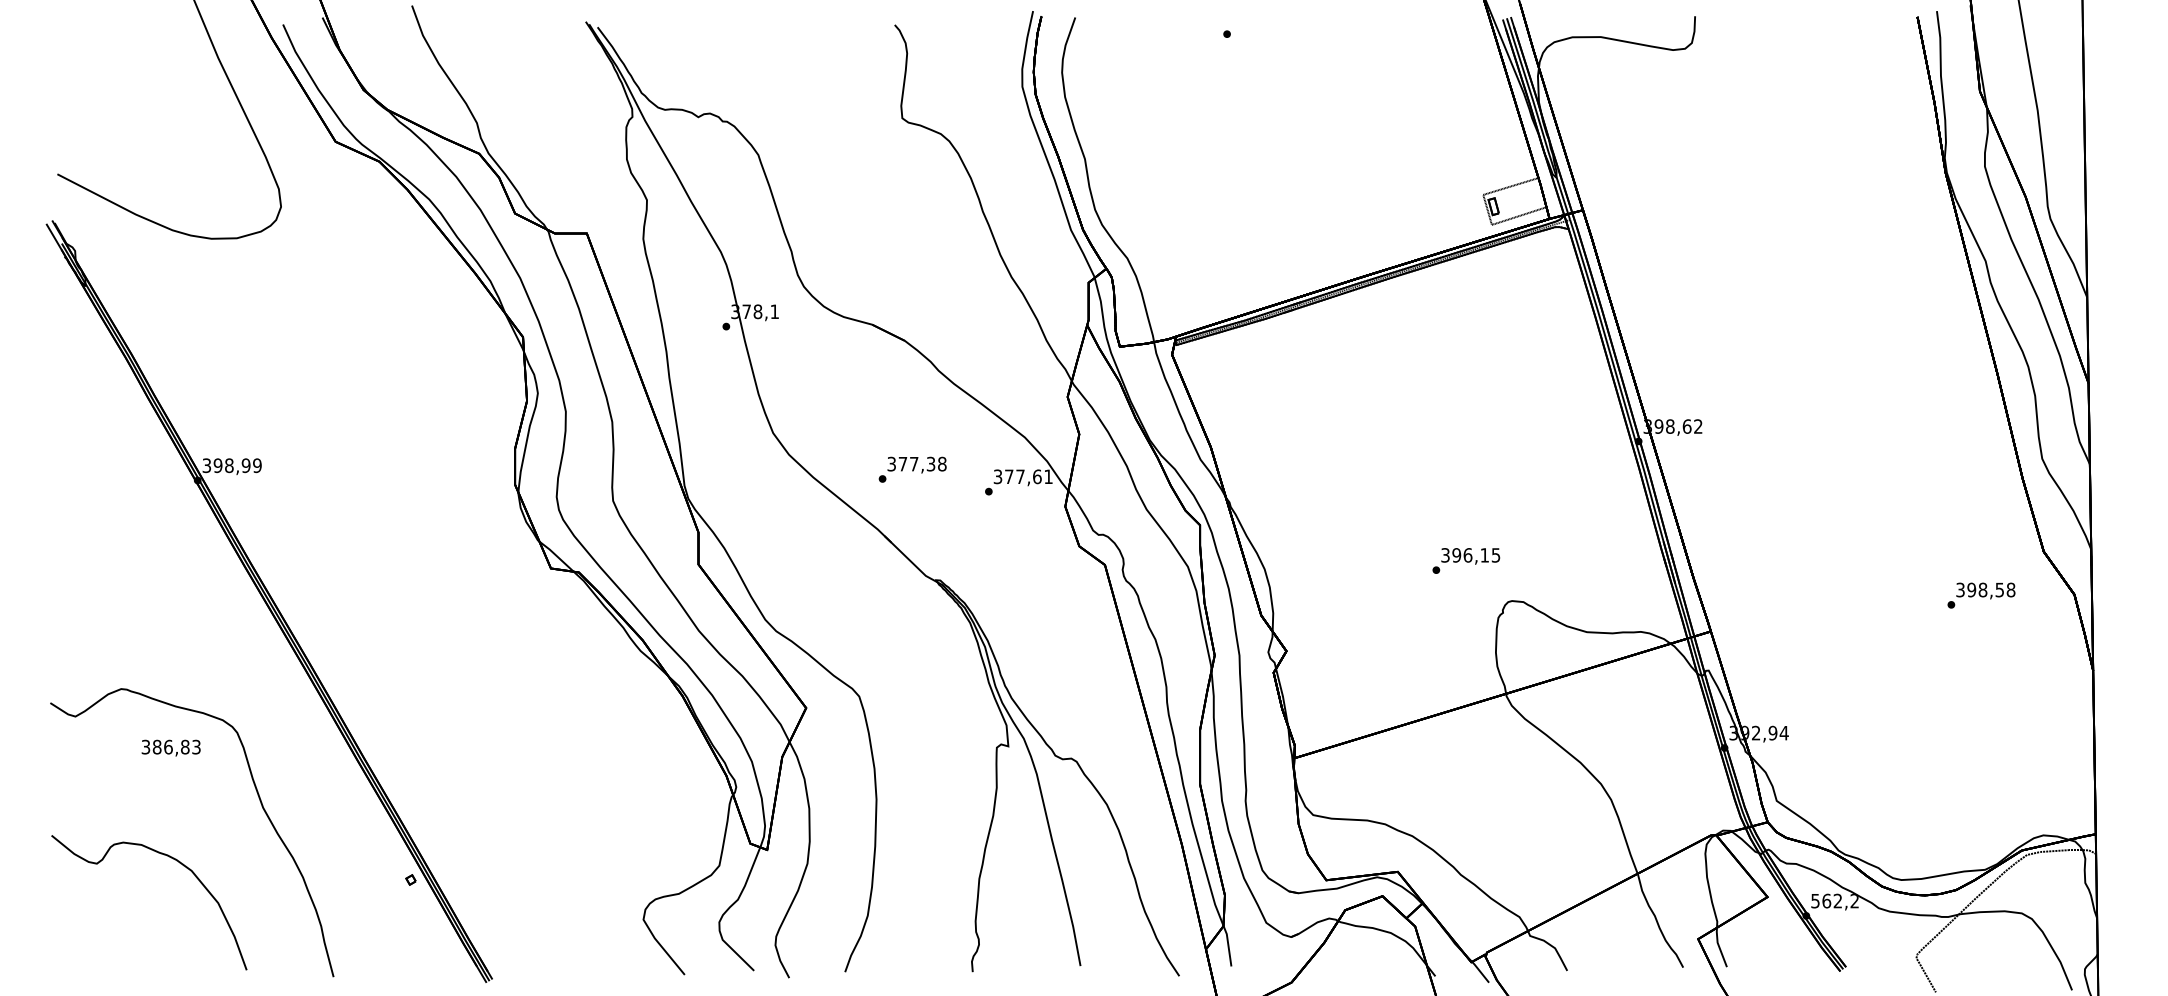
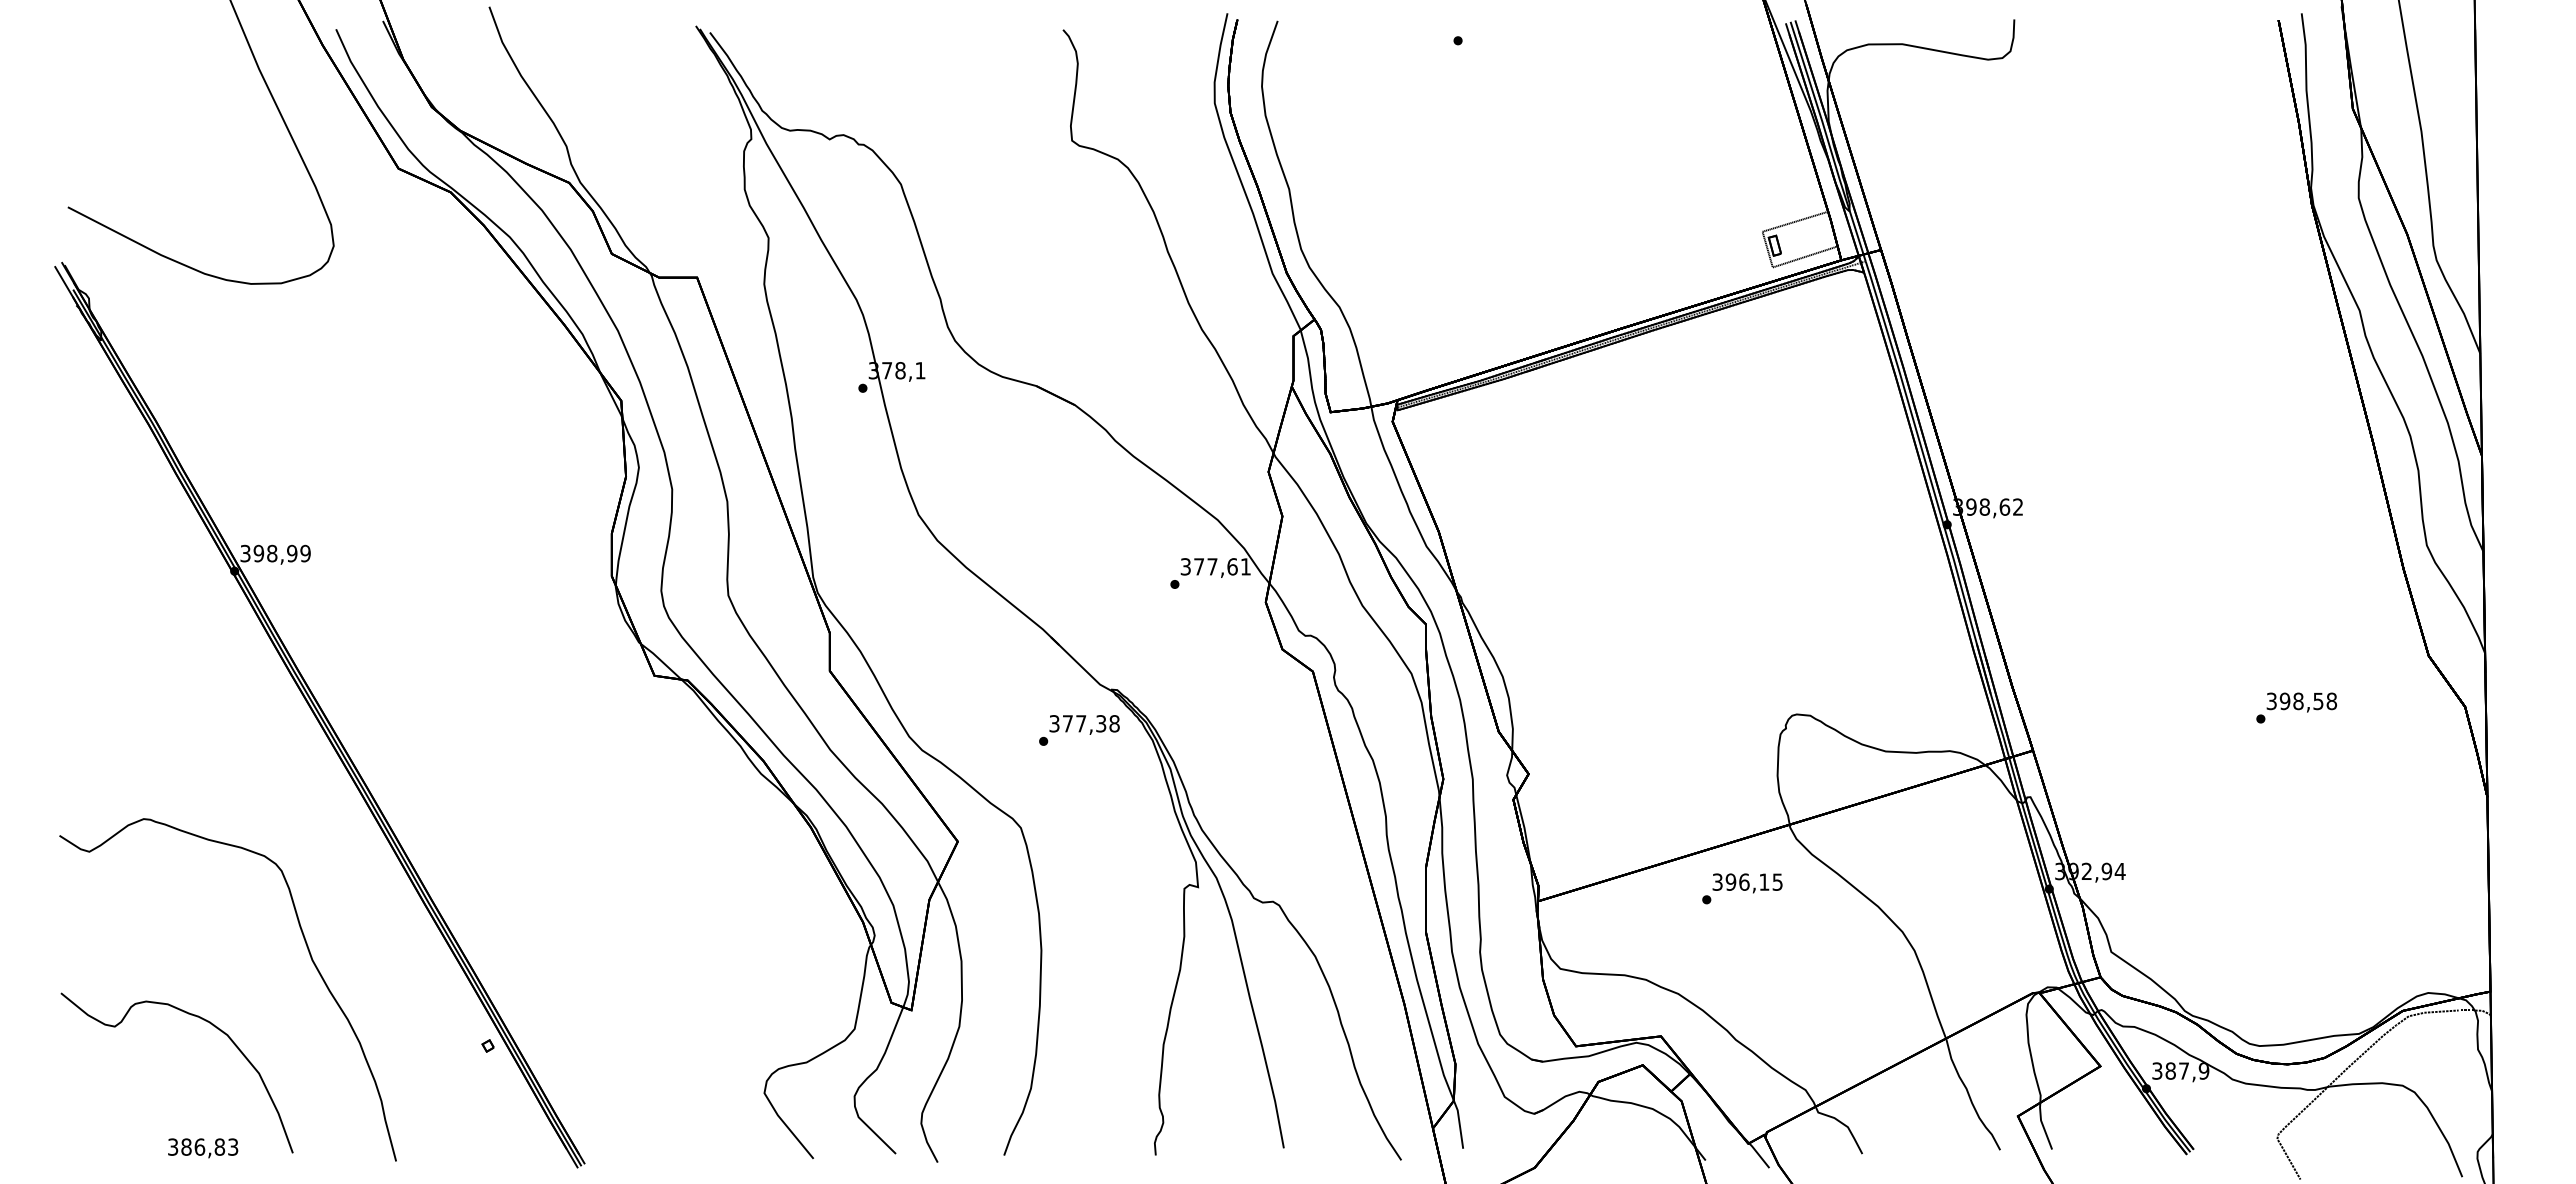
text: (912, 469) -> (1079, 730), moved
text: (1466, 560) -> (1742, 888), moved
text: (1981, 595) -> (2296, 707), moved
text: (171, 748) -> (203, 1148), moved
text: (1834, 900) -> (2180, 1070), 562,2 -> 387,9

